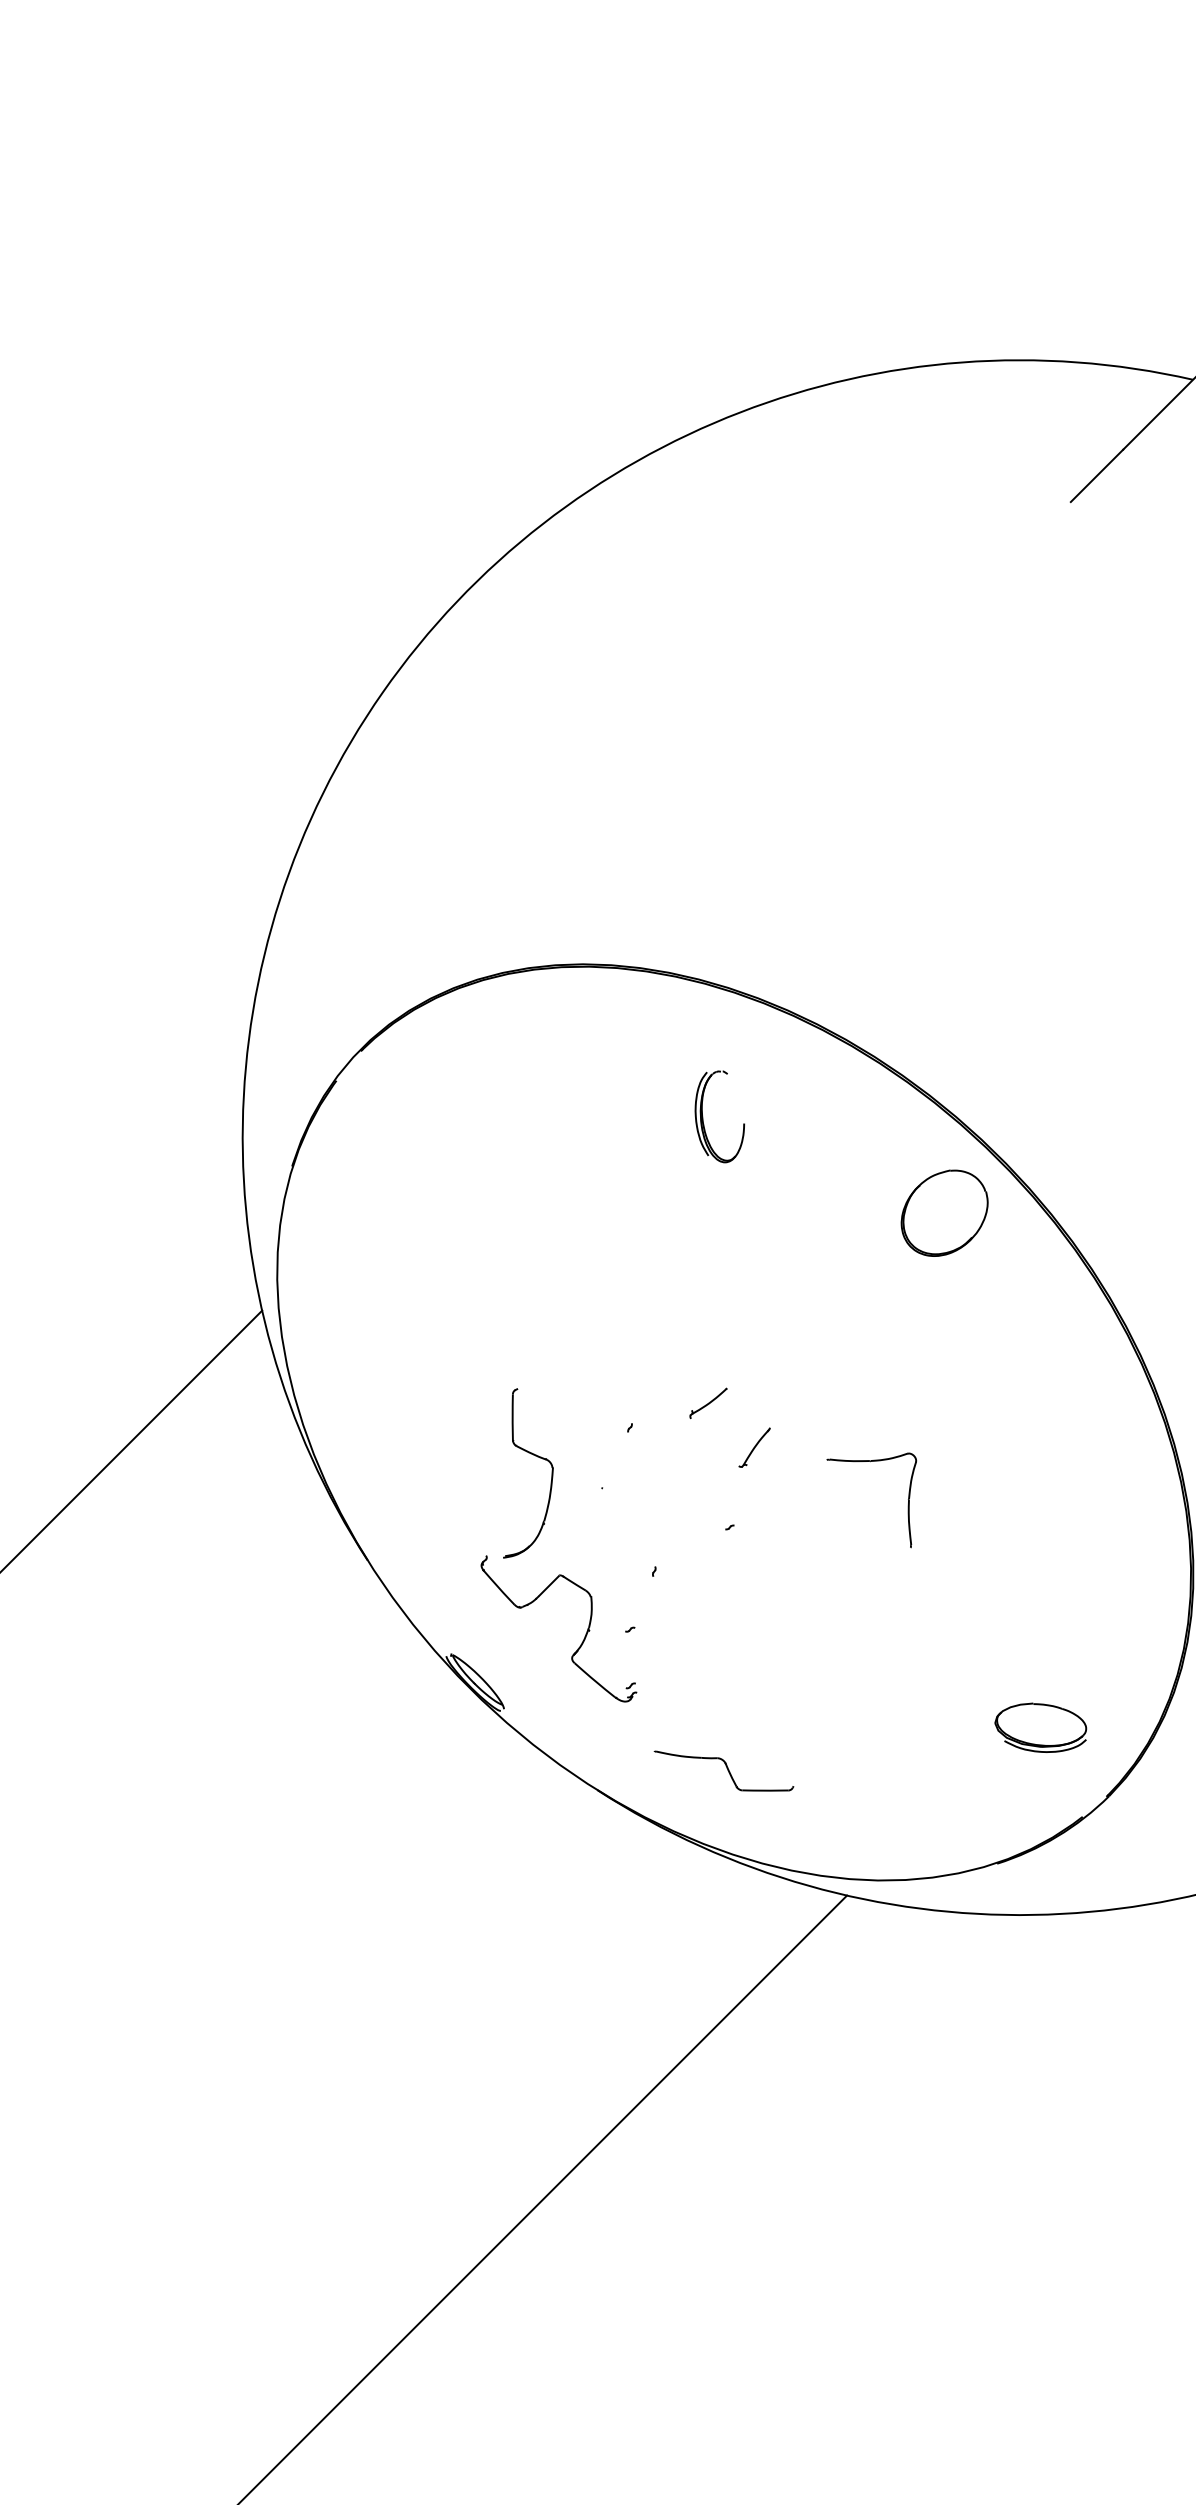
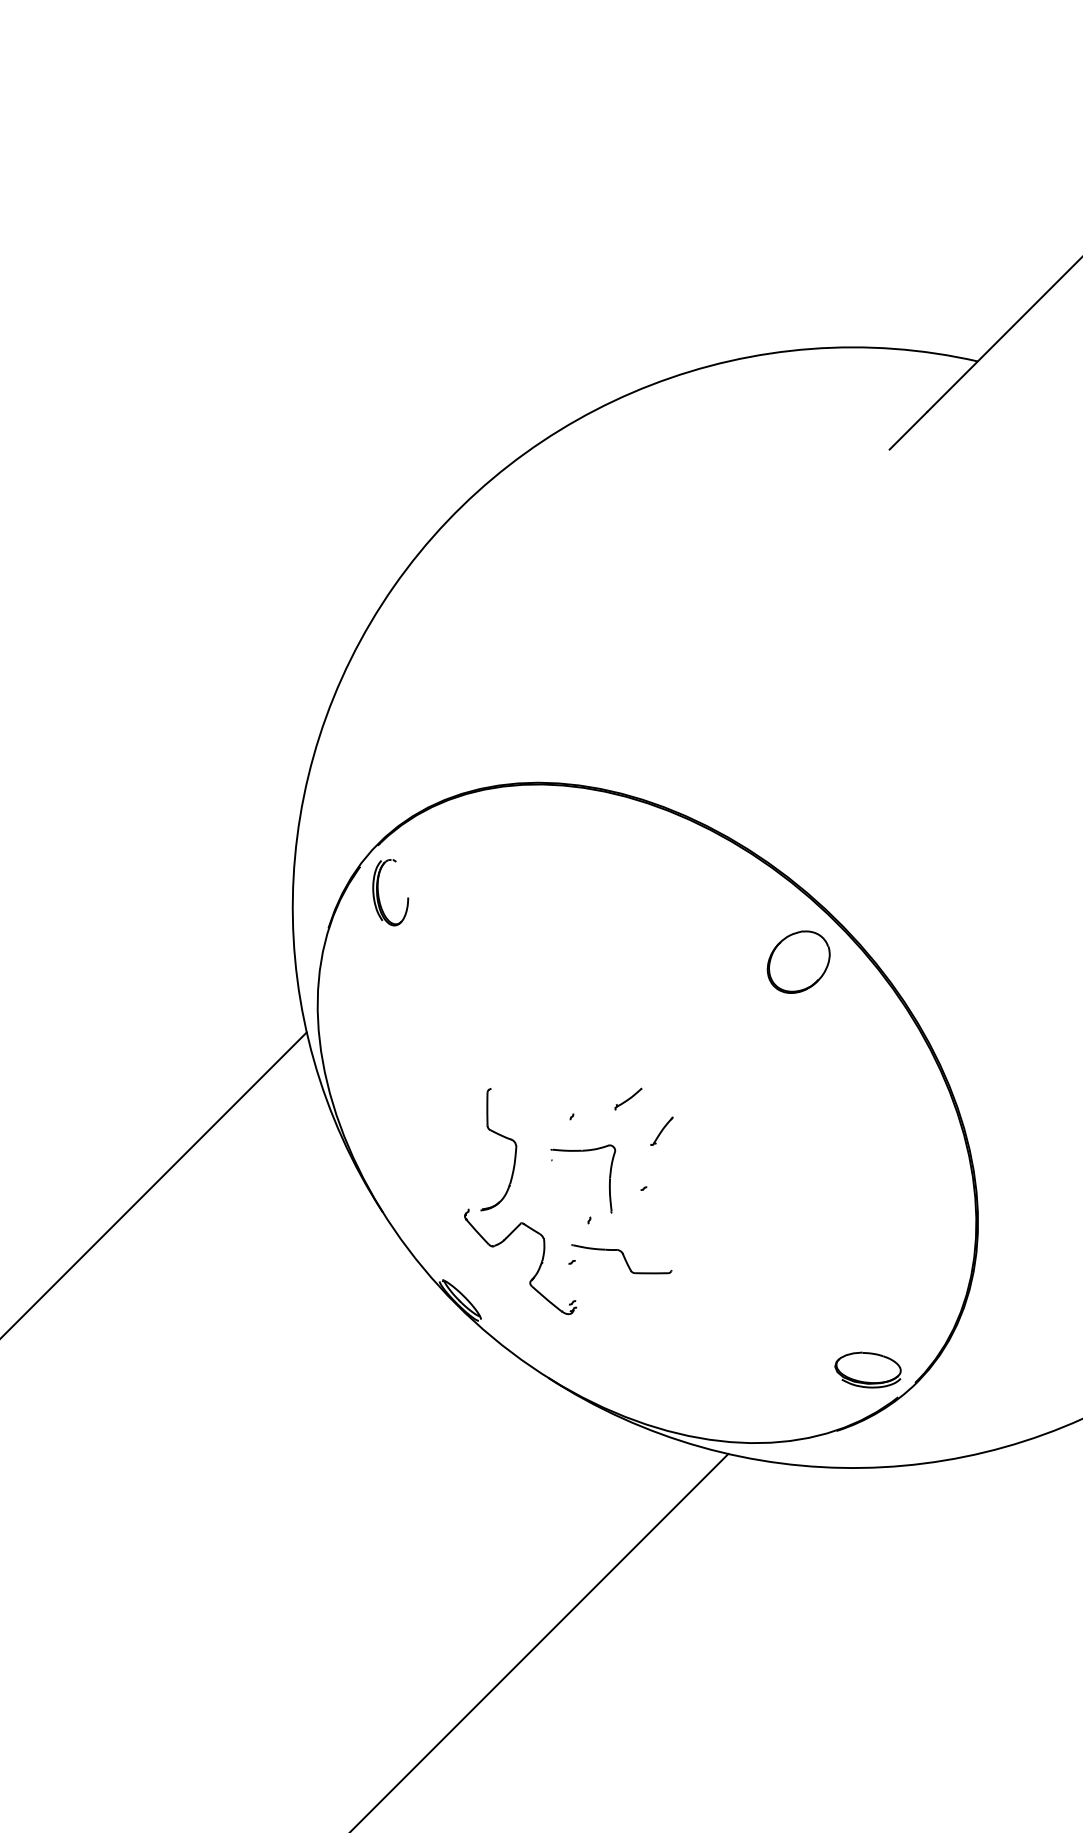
part: (704, 1119) -> (379, 894), moved
part: (908, 1499) -> (609, 1178), moved
part: (1040, 1727) -> (867, 1369), moved
part: (723, 1771) -> (621, 1259), moved

